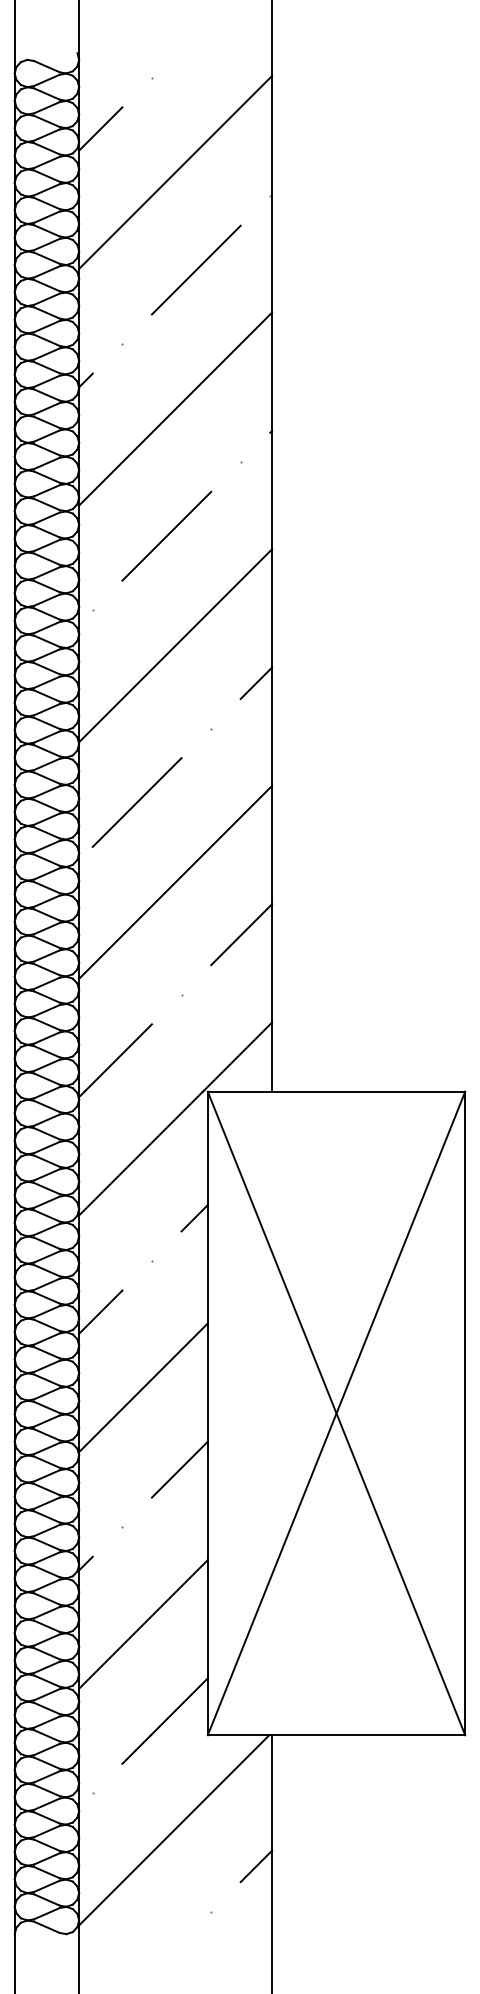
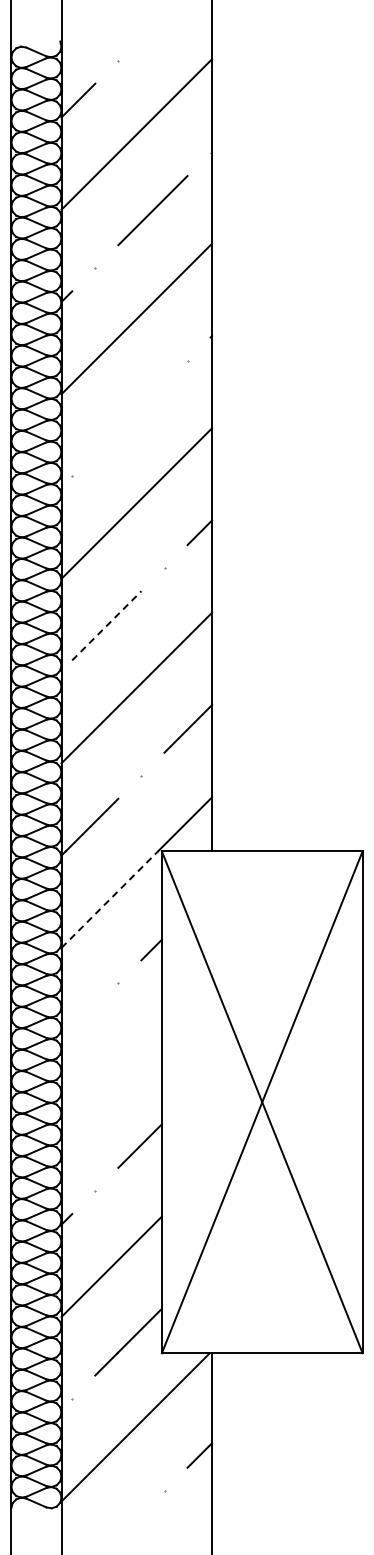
line: (166, 535) -> (129, 417), removed
line: (136, 802) -> (106, 625), solid -> dashed
line: (141, 1153) -> (110, 899), solid -> dashed
line: (100, 1312) -> (78, 1023), removed
line: (143, 1388) -> (111, 1082), removed

